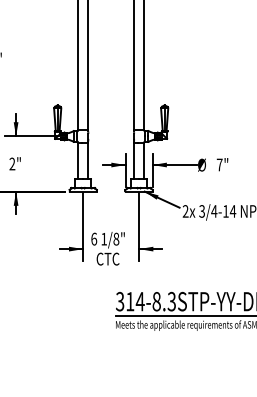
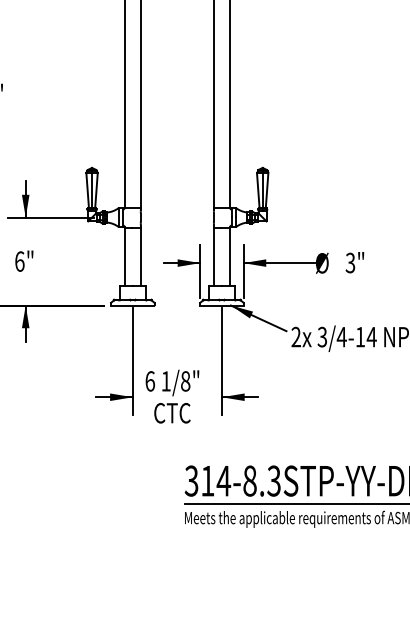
text: (12, 163) -> (19, 260), 2" -> 6"
text: (219, 164) -> (350, 262), 7" -> 3"

